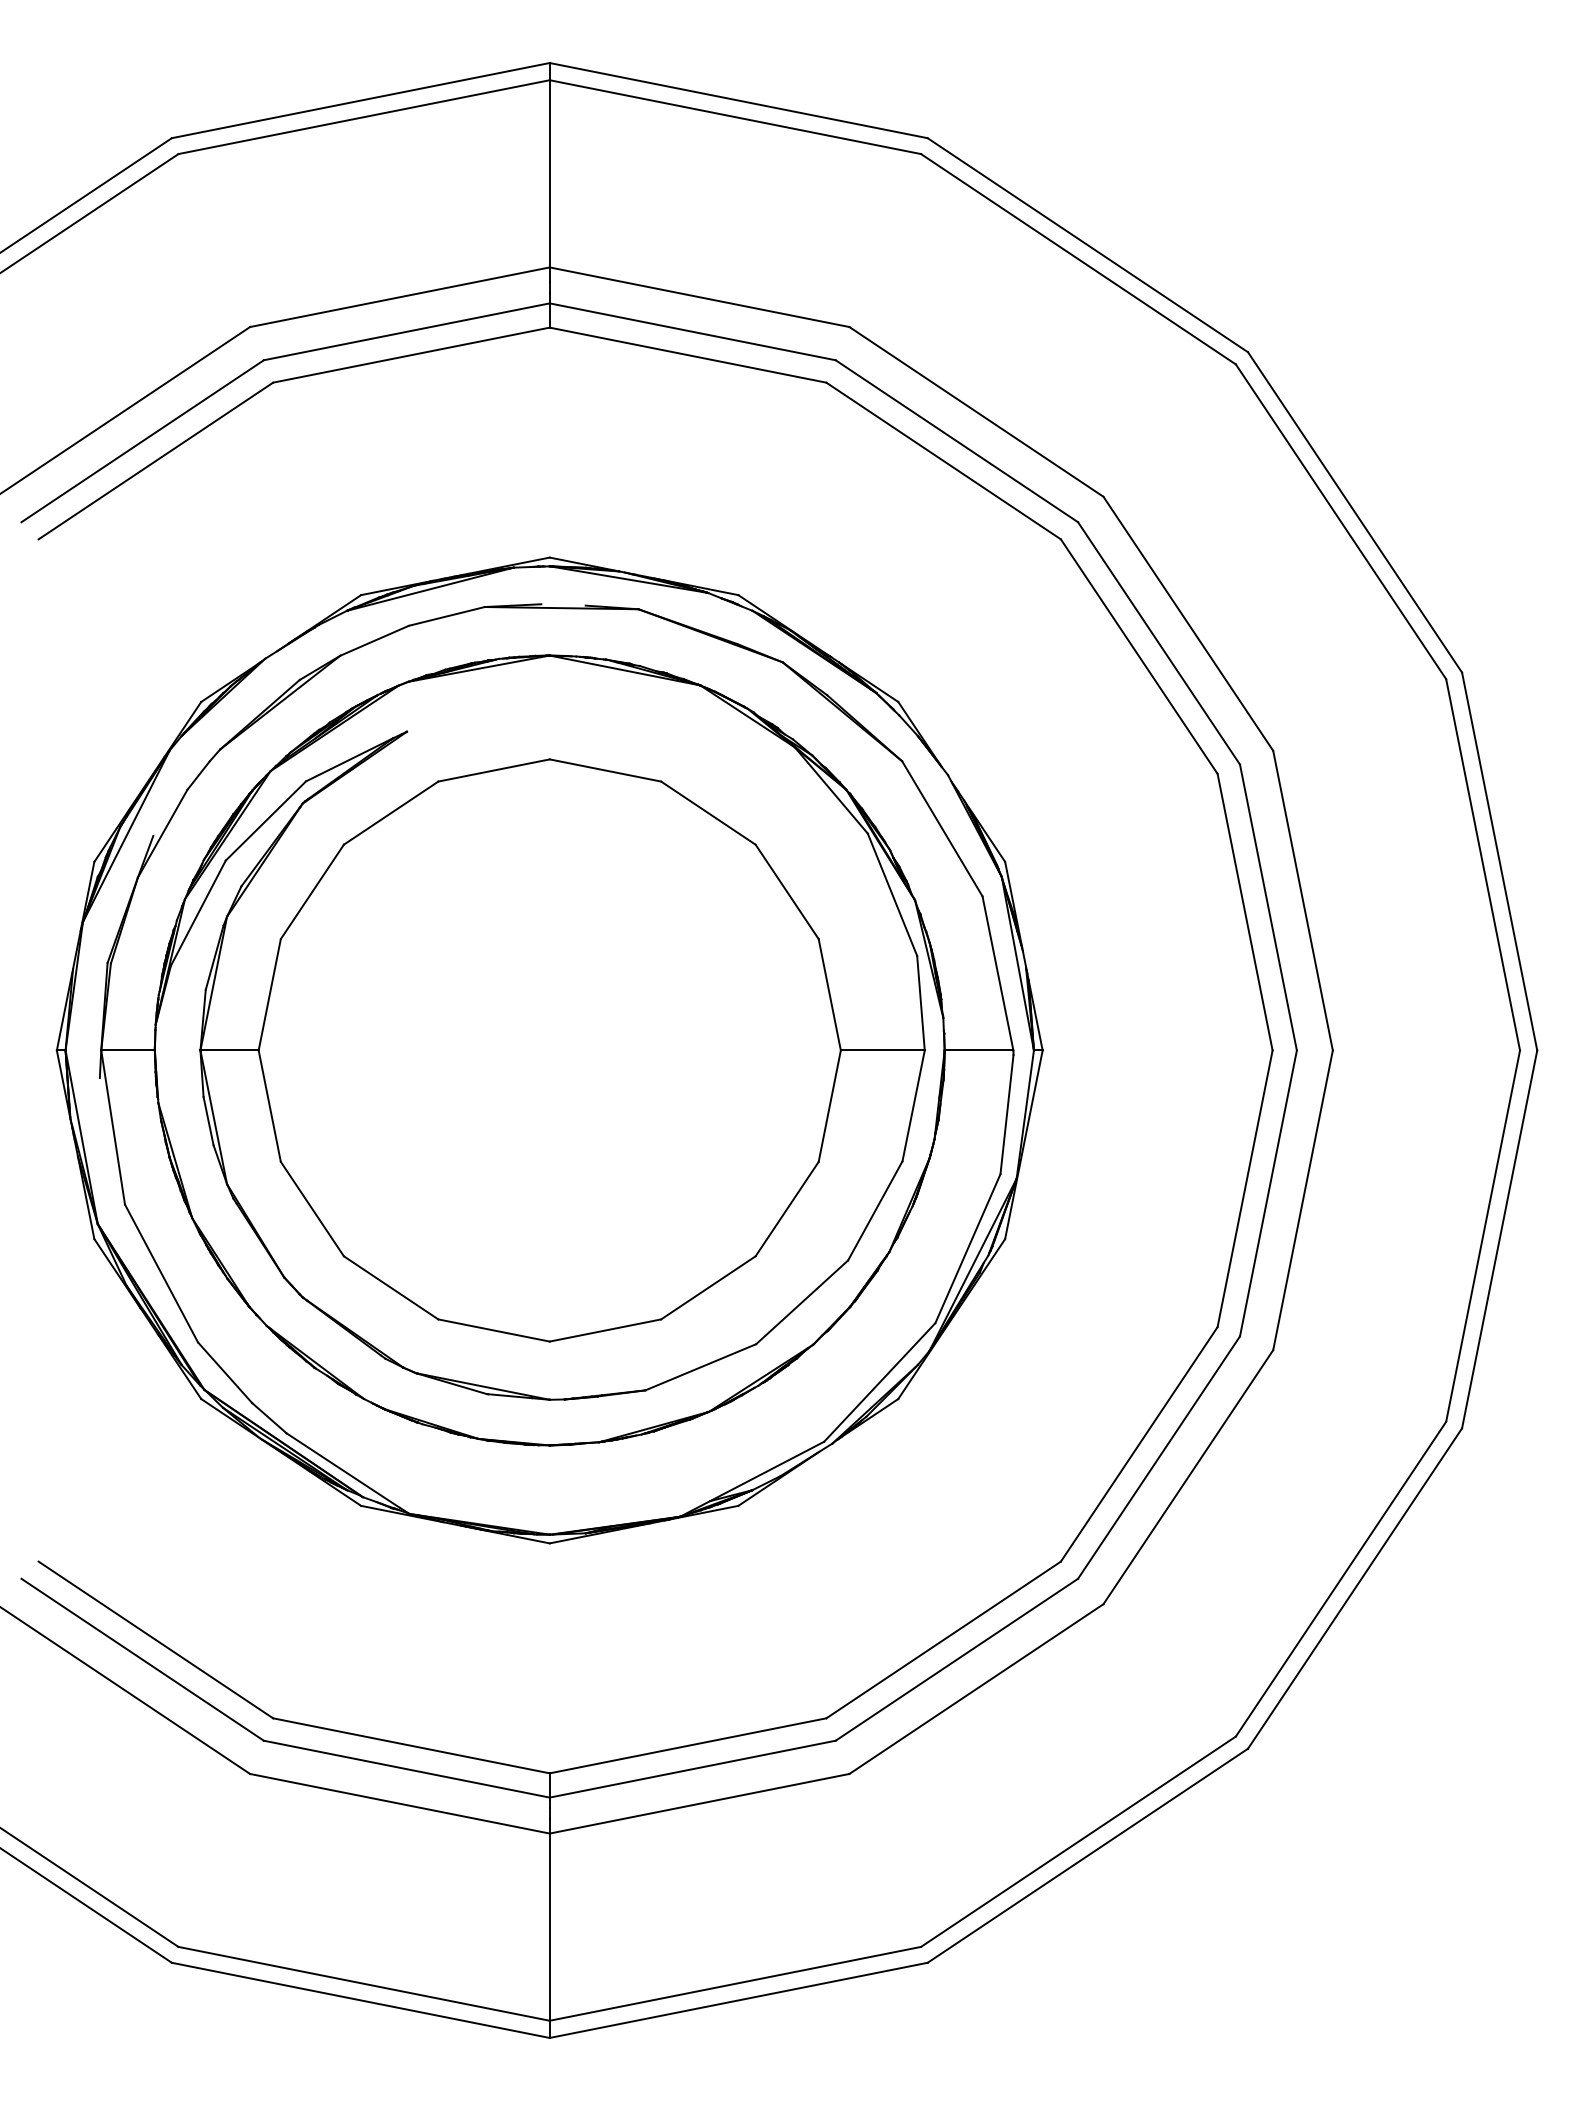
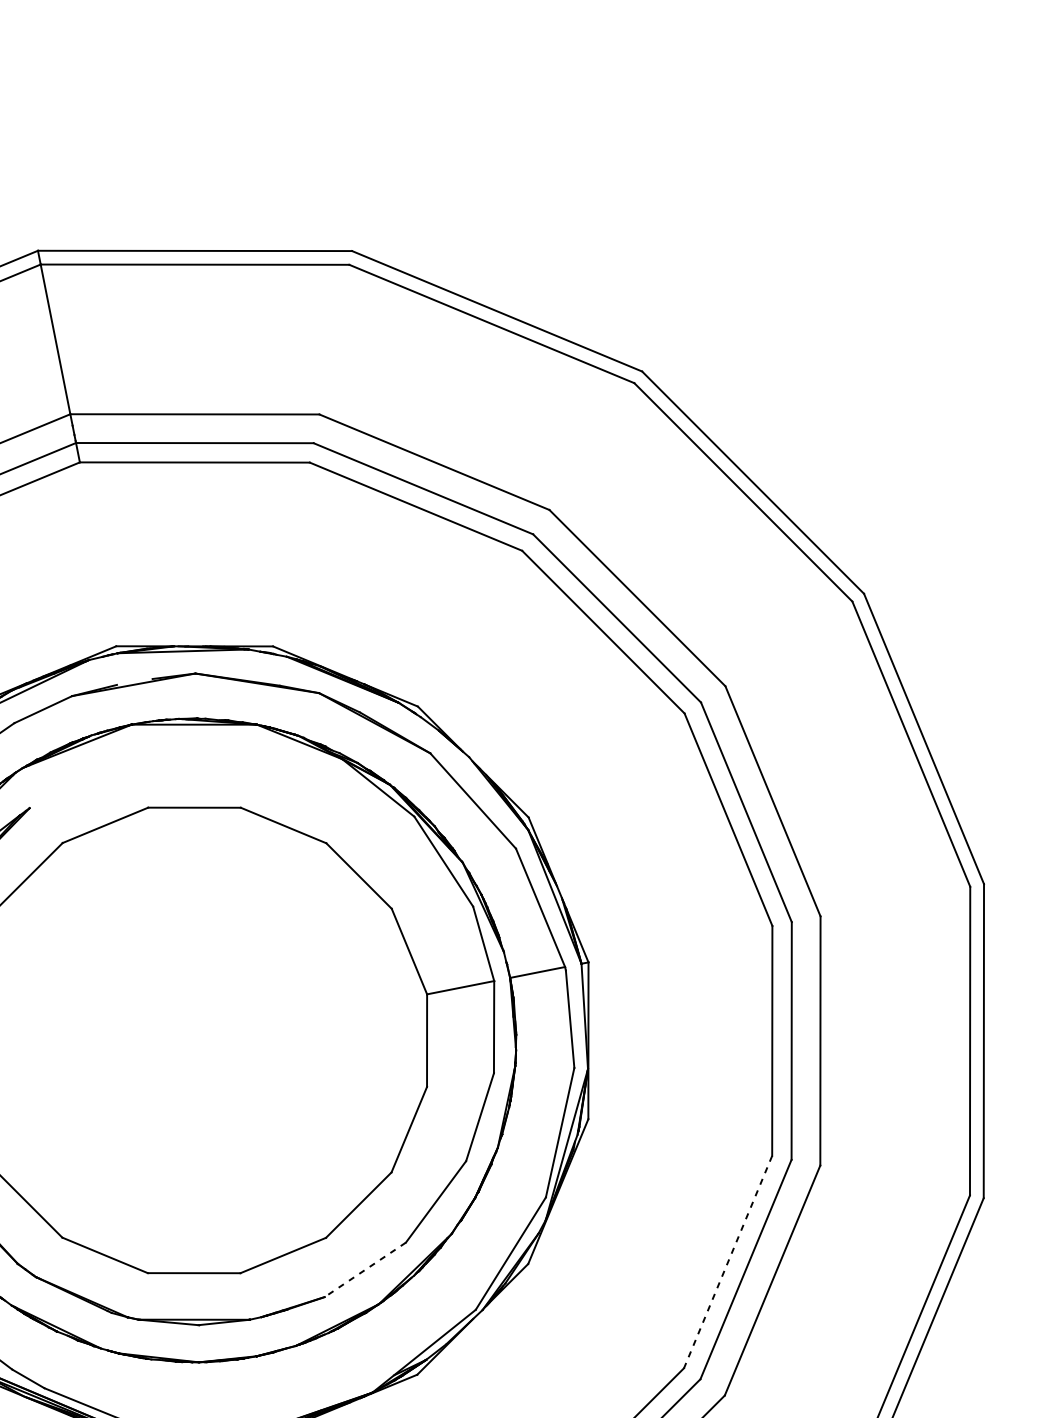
line: (700, 1367) -> (365, 1270), solid -> dashed
line: (1138, 1444) -> (727, 1262), solid -> dashed

